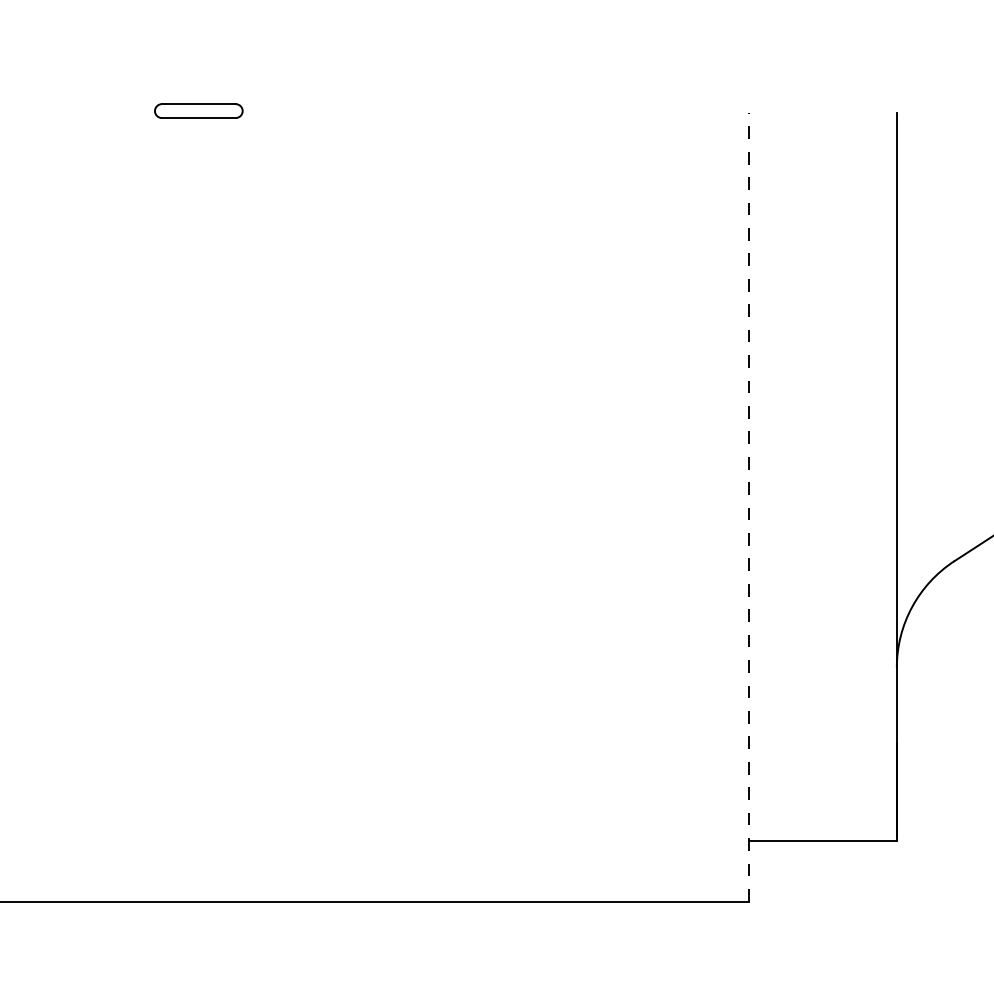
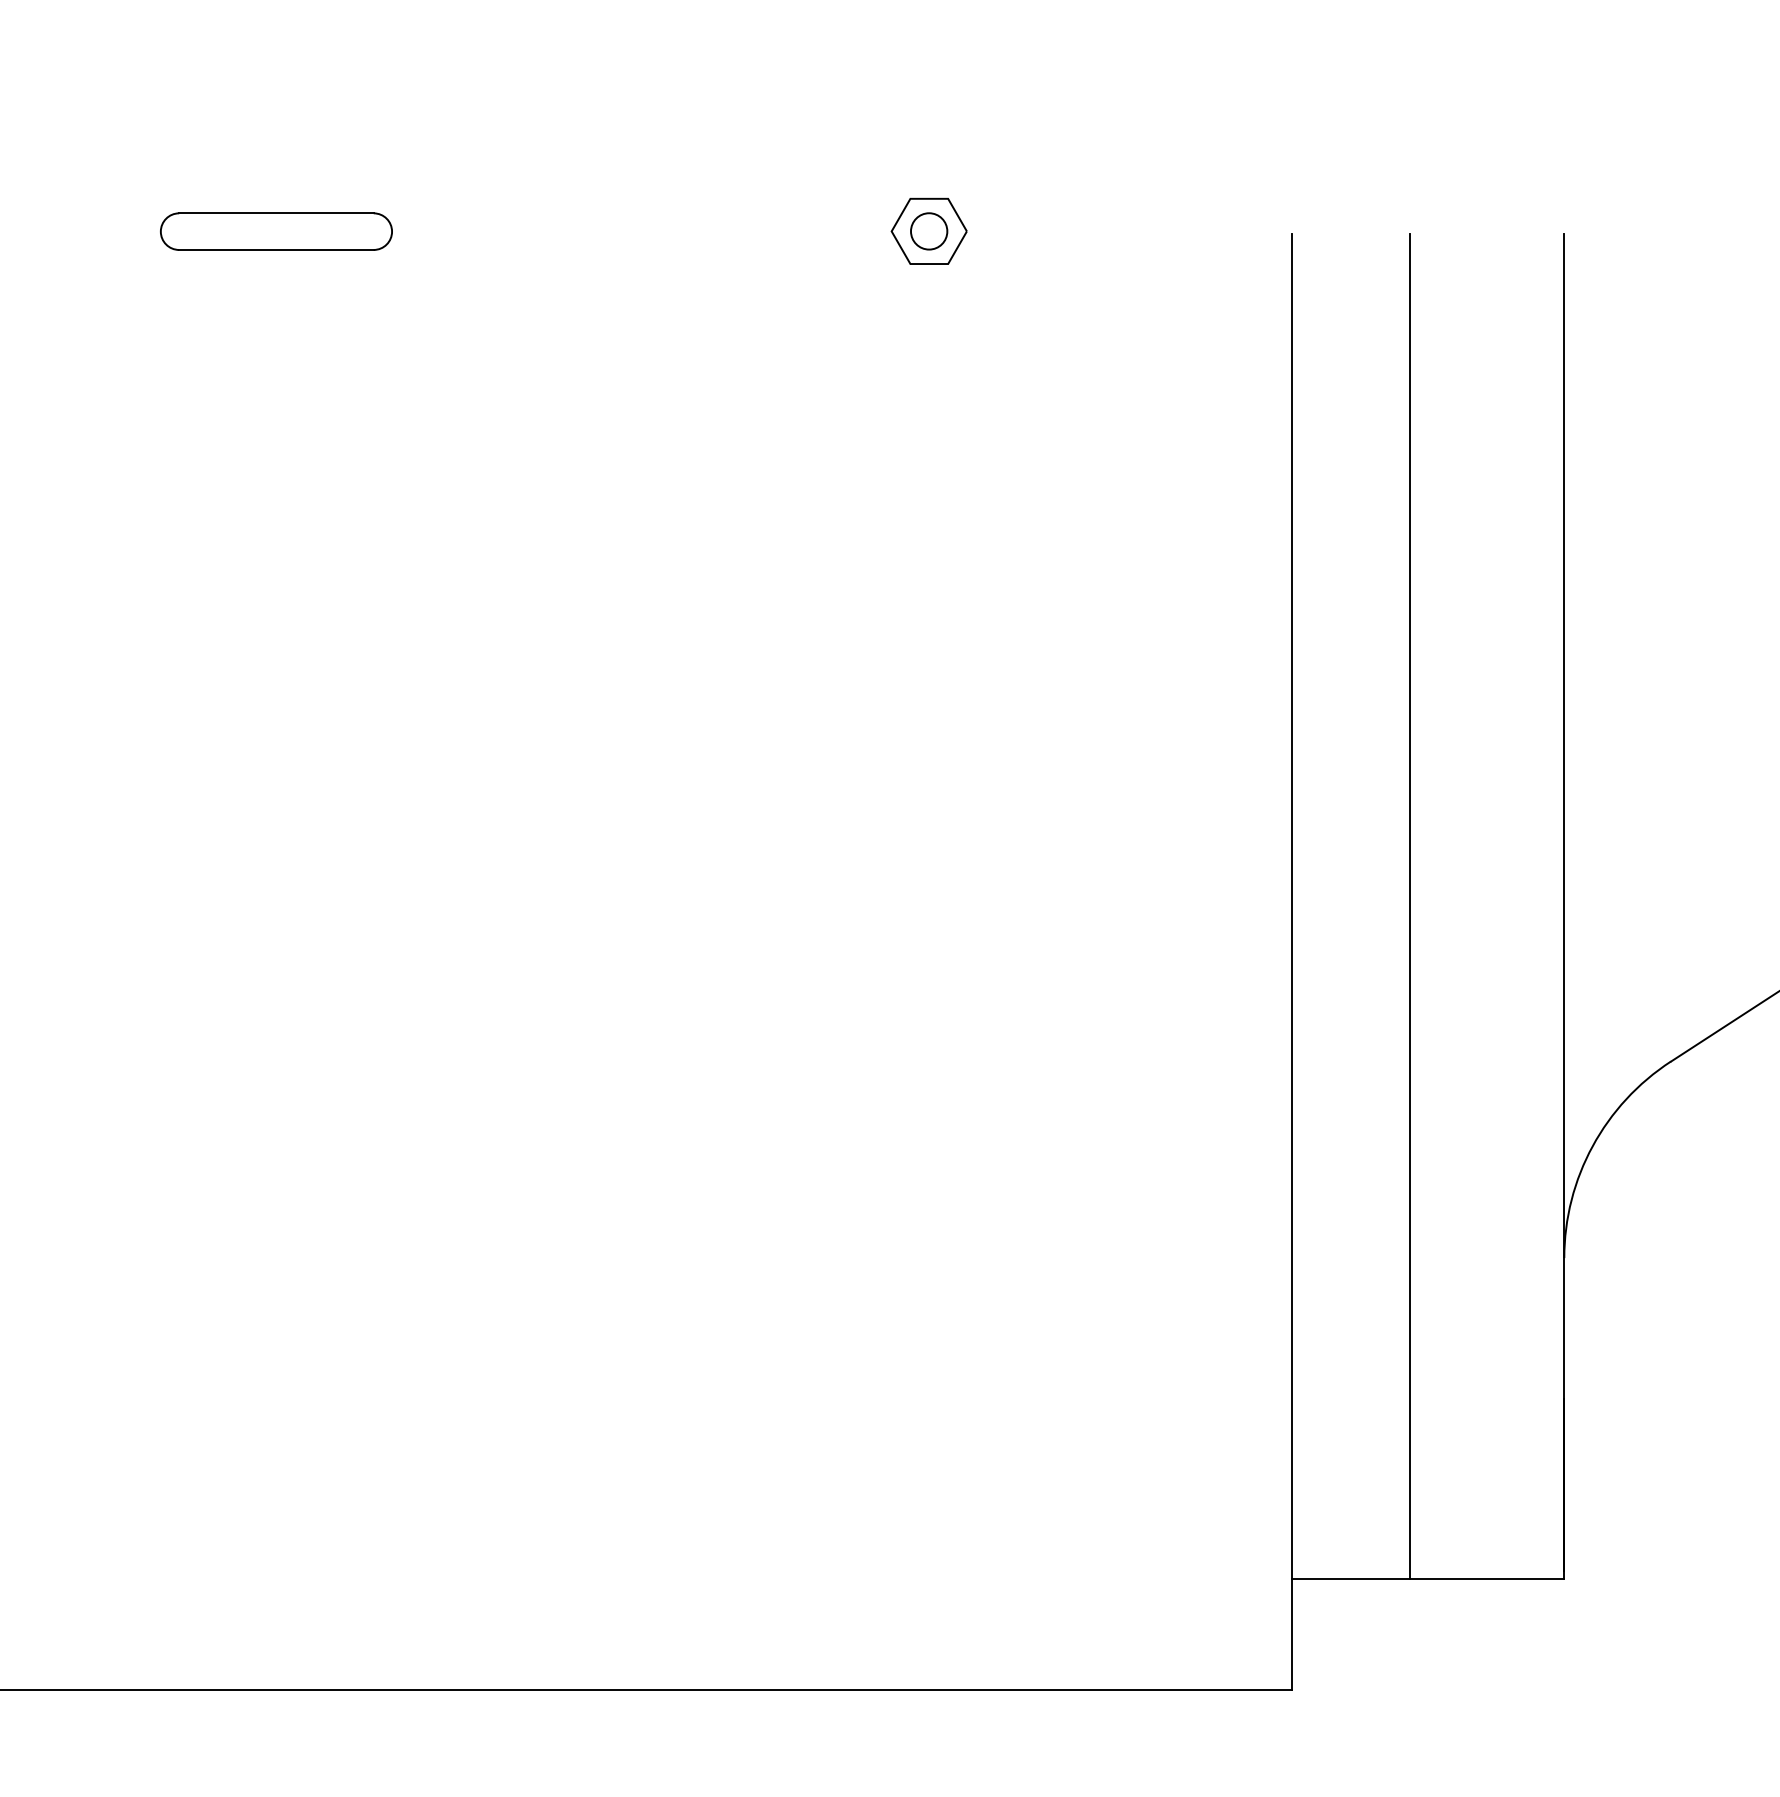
part: (198, 110) -> (275, 230), size x1.43
part: (552, 110) -> (929, 230), added
line: (812, 476) -> (1408, 905), added
line: (749, 506) -> (1292, 961), dashed -> solid

